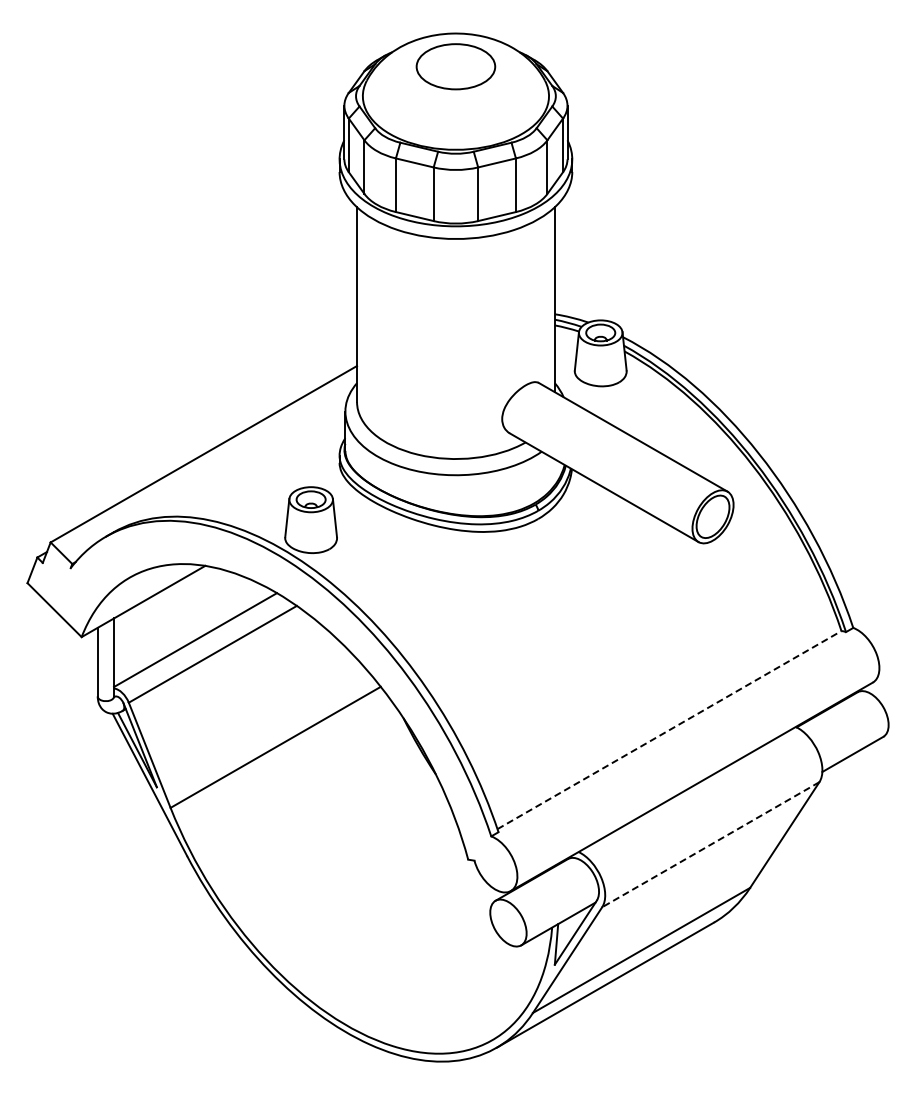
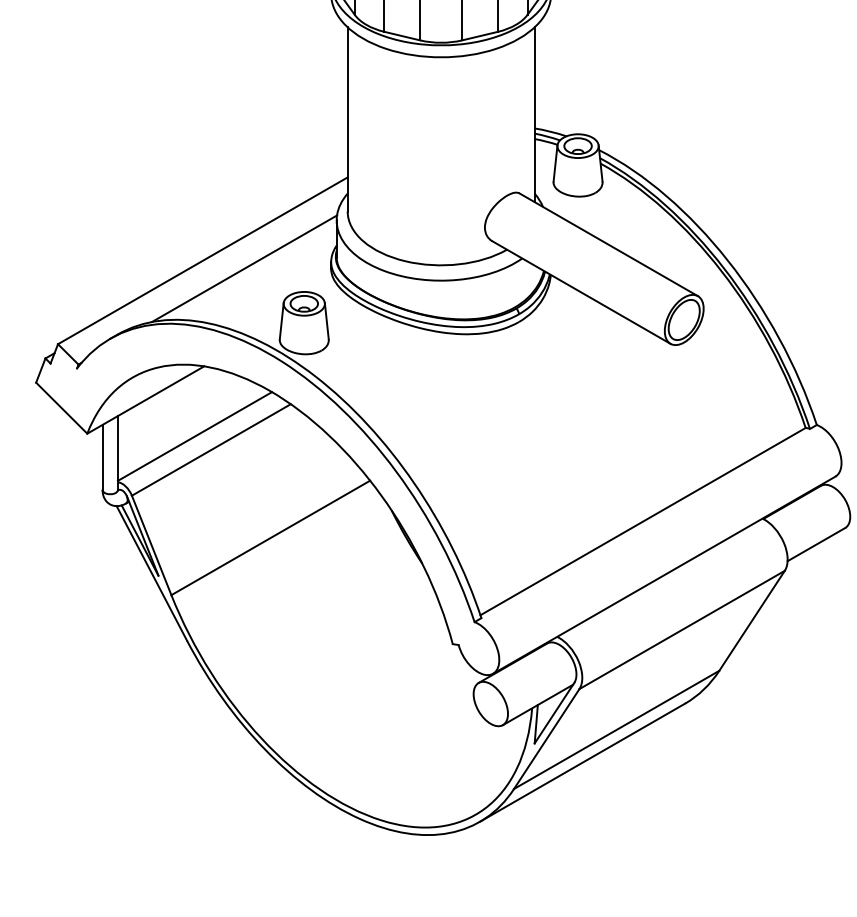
line: (247, 462) -> (244, 268), added
line: (669, 729) -> (643, 521), dashed -> solid
line: (710, 844) -> (681, 629), dashed -> solid

